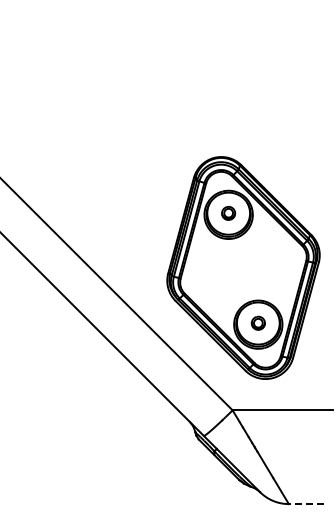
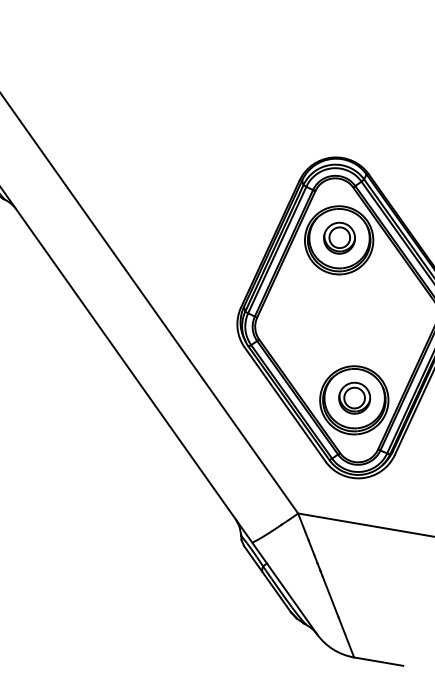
part: (228, 213) -> (339, 238), size x1.67
part: (258, 323) -> (354, 398), size x1.67
line: (306, 504) -> (378, 662), dashed -> solid

